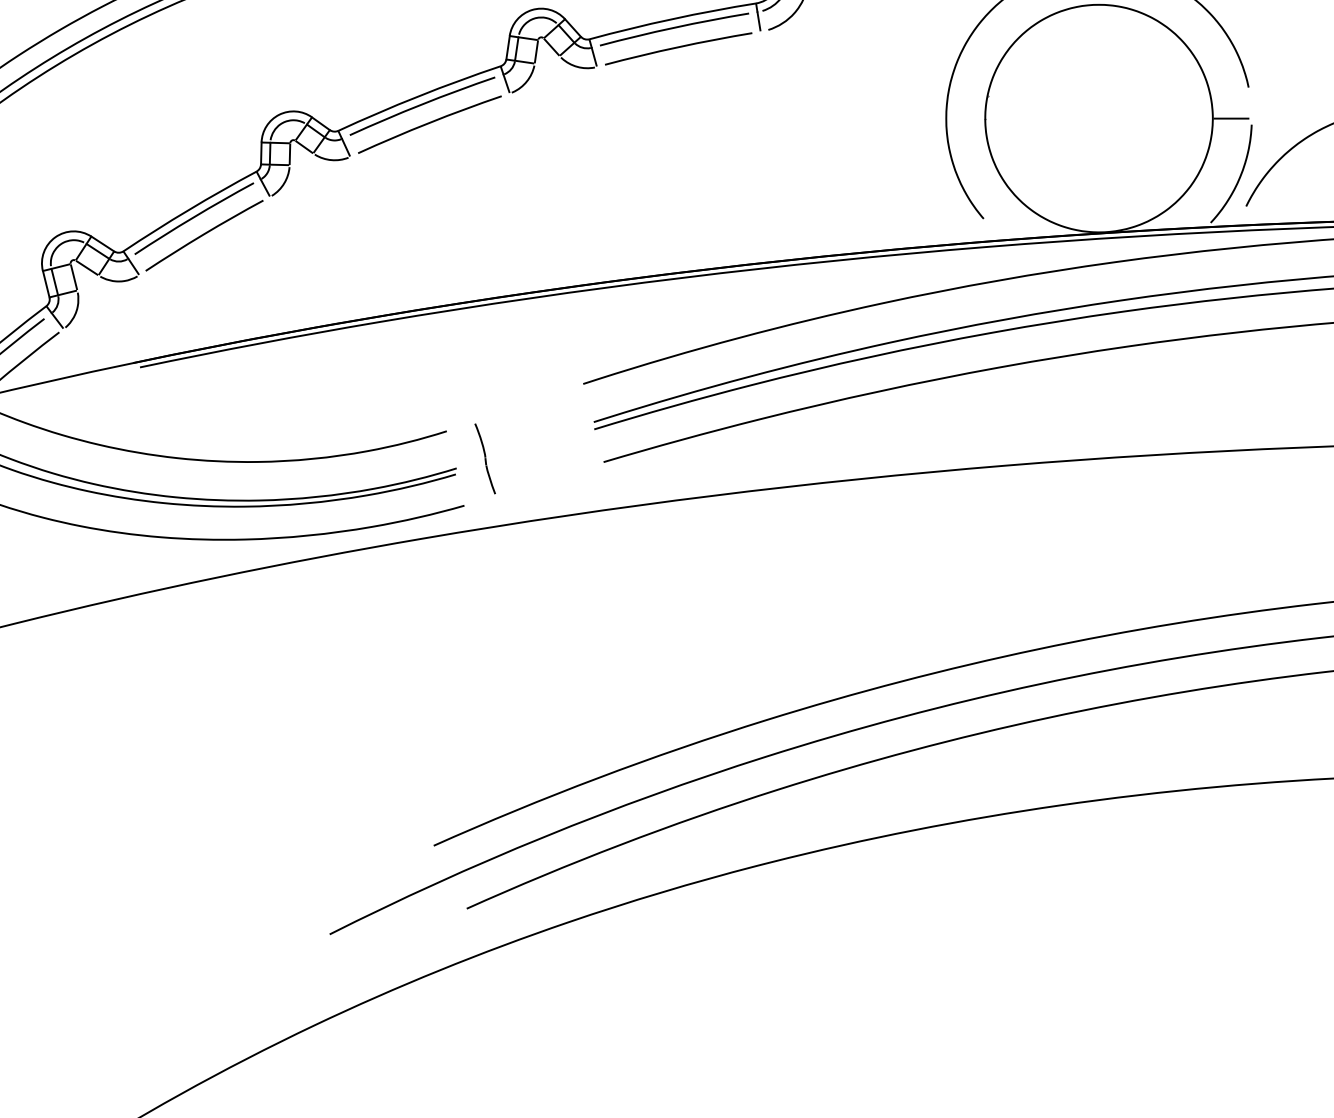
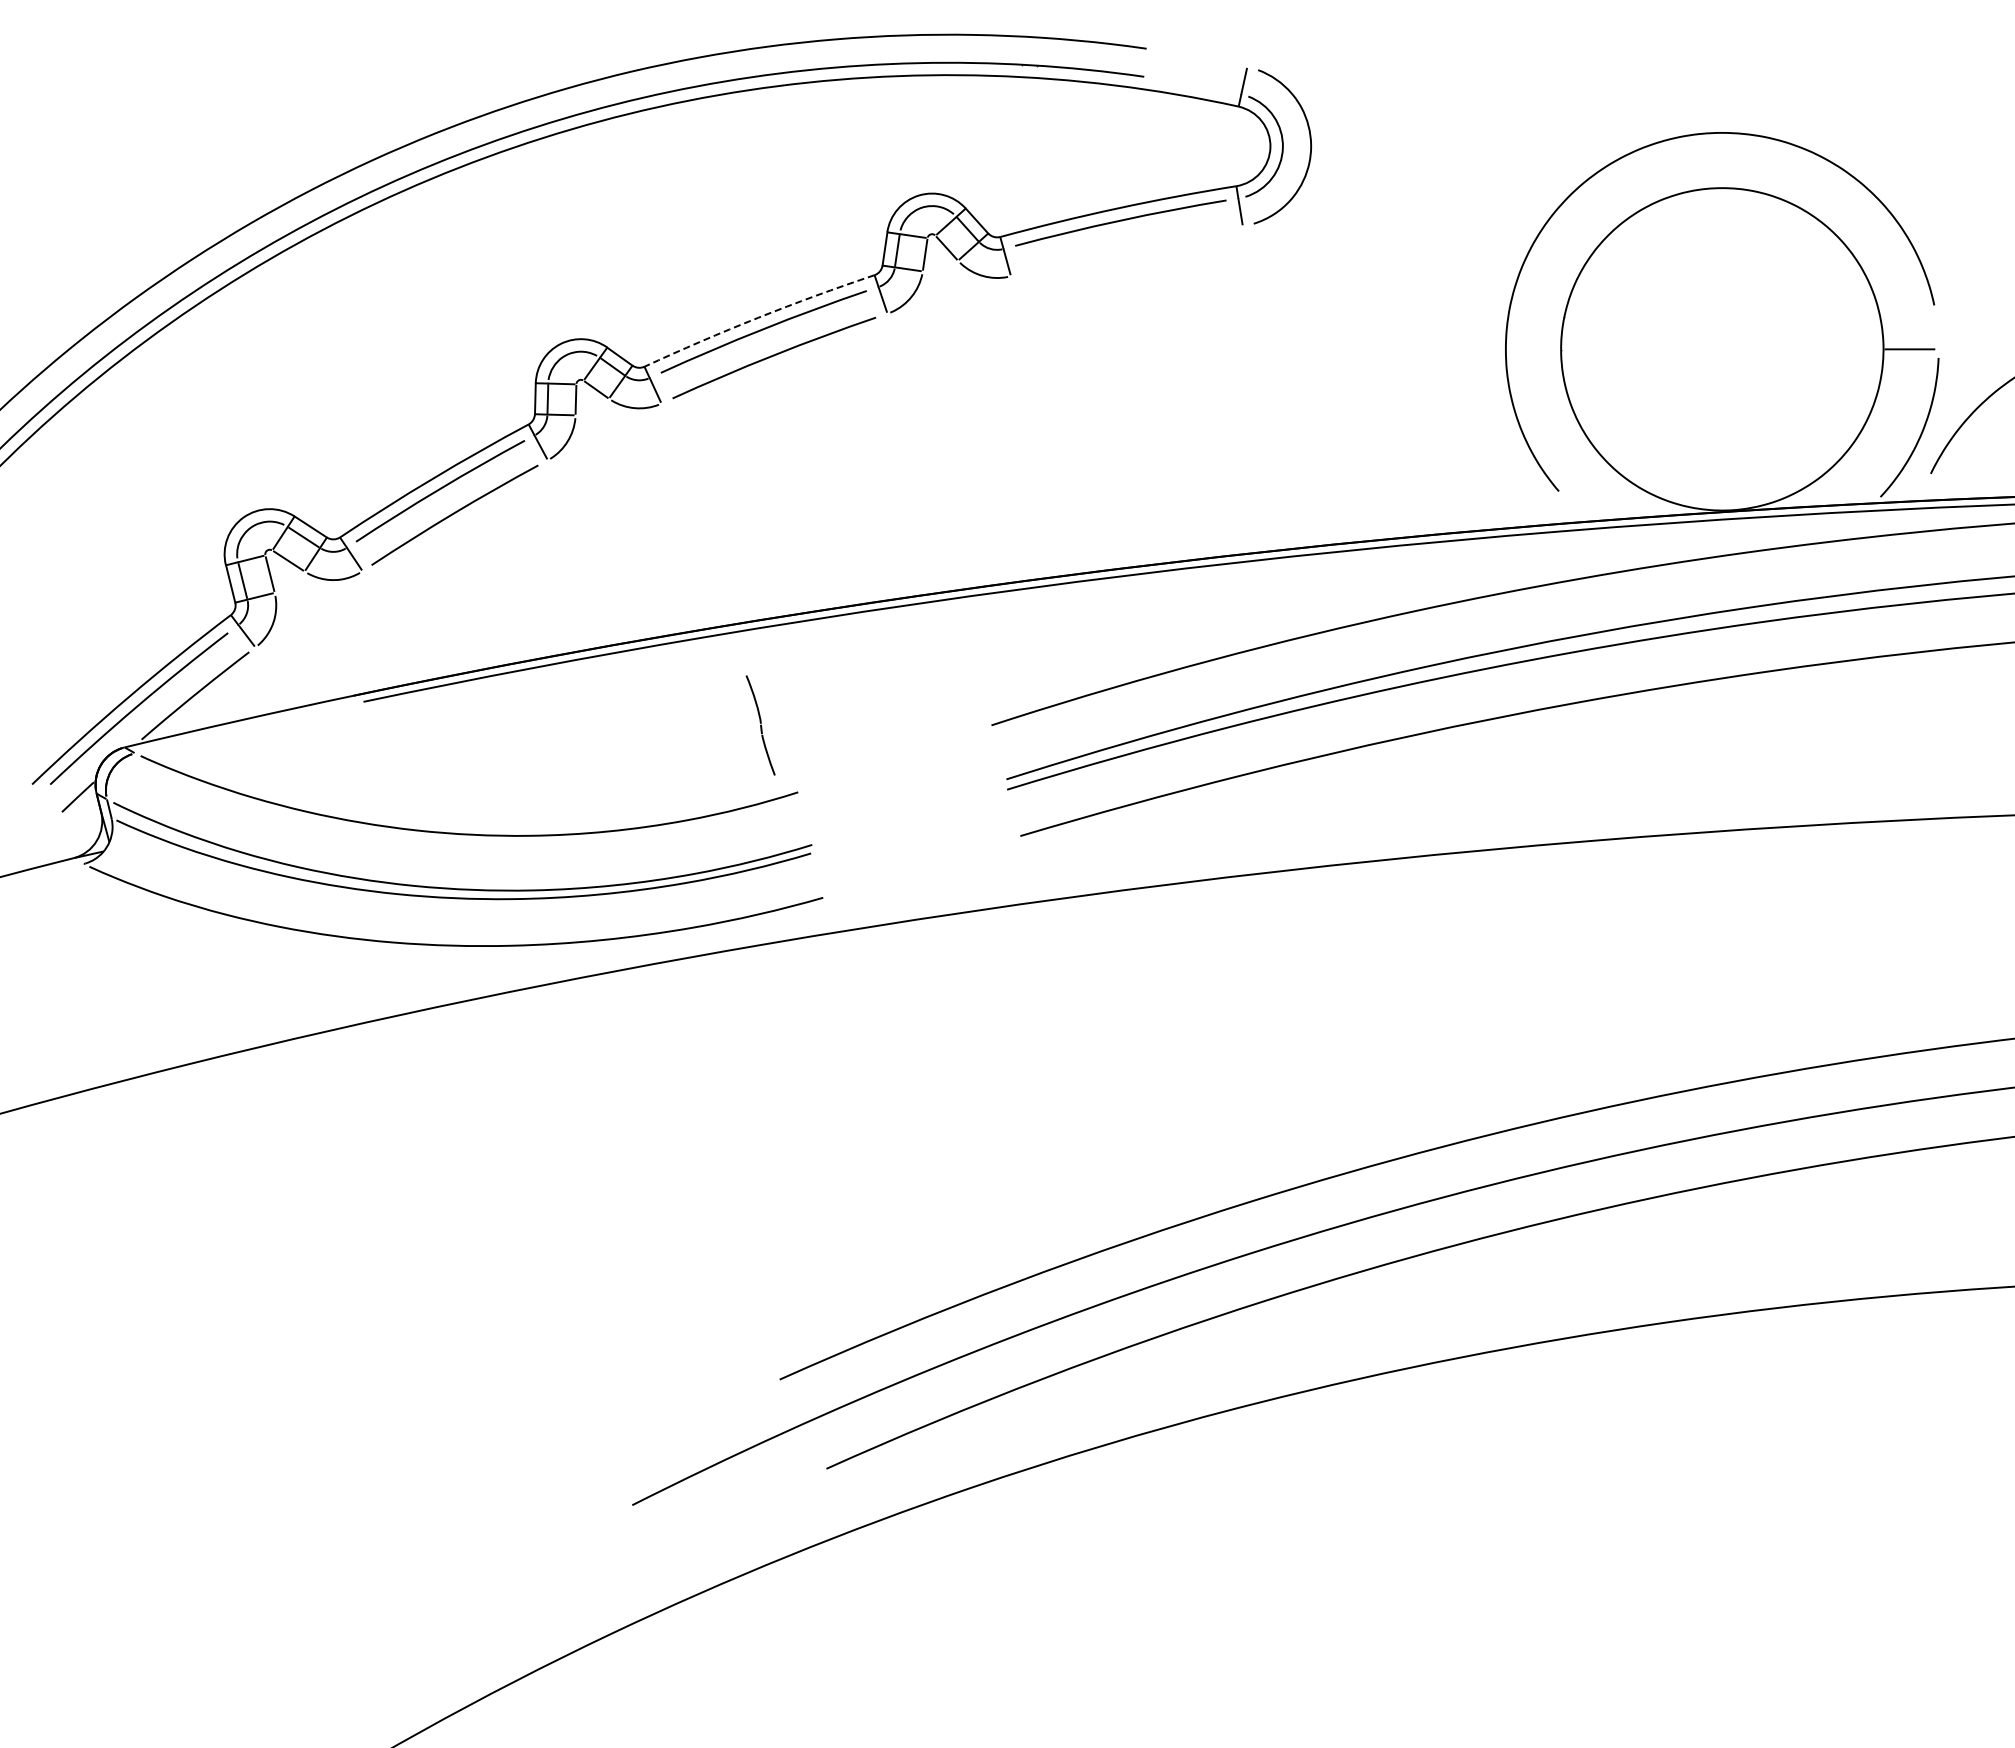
curve: (678, 48) -> (1126, 249), removed
arc: (418, 96) -> (758, 317), solid -> dashed
part: (485, 458) -> (760, 725), moved

